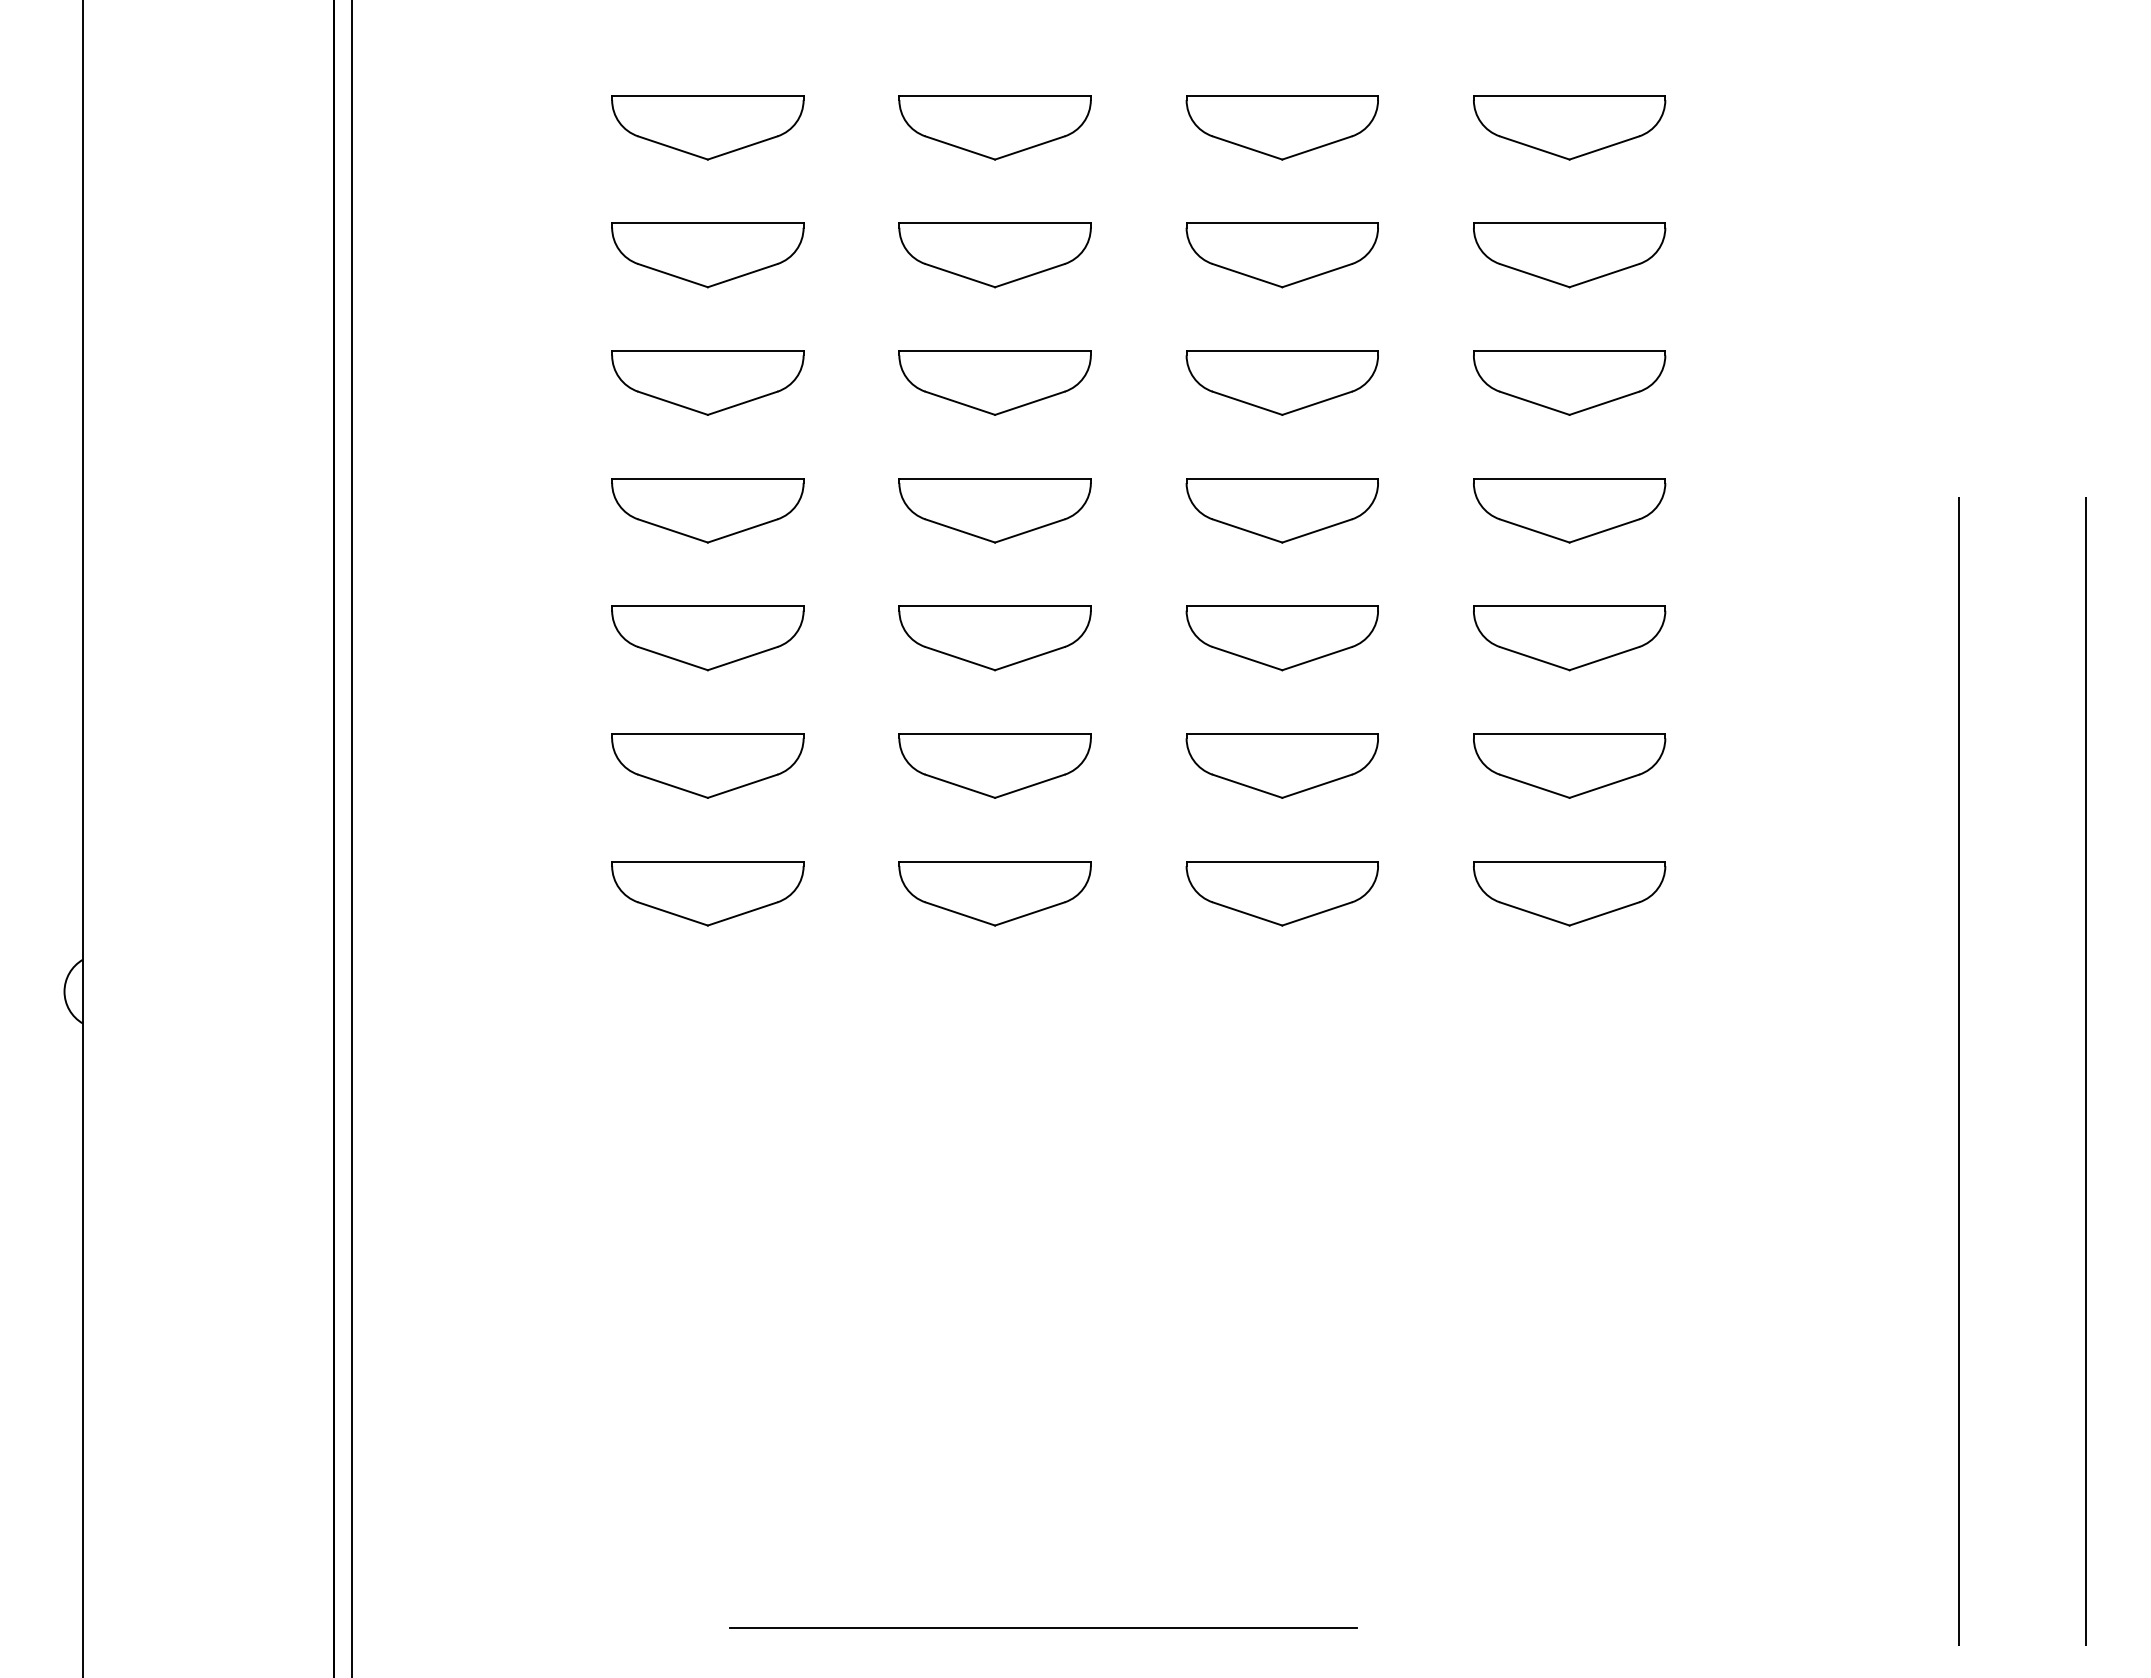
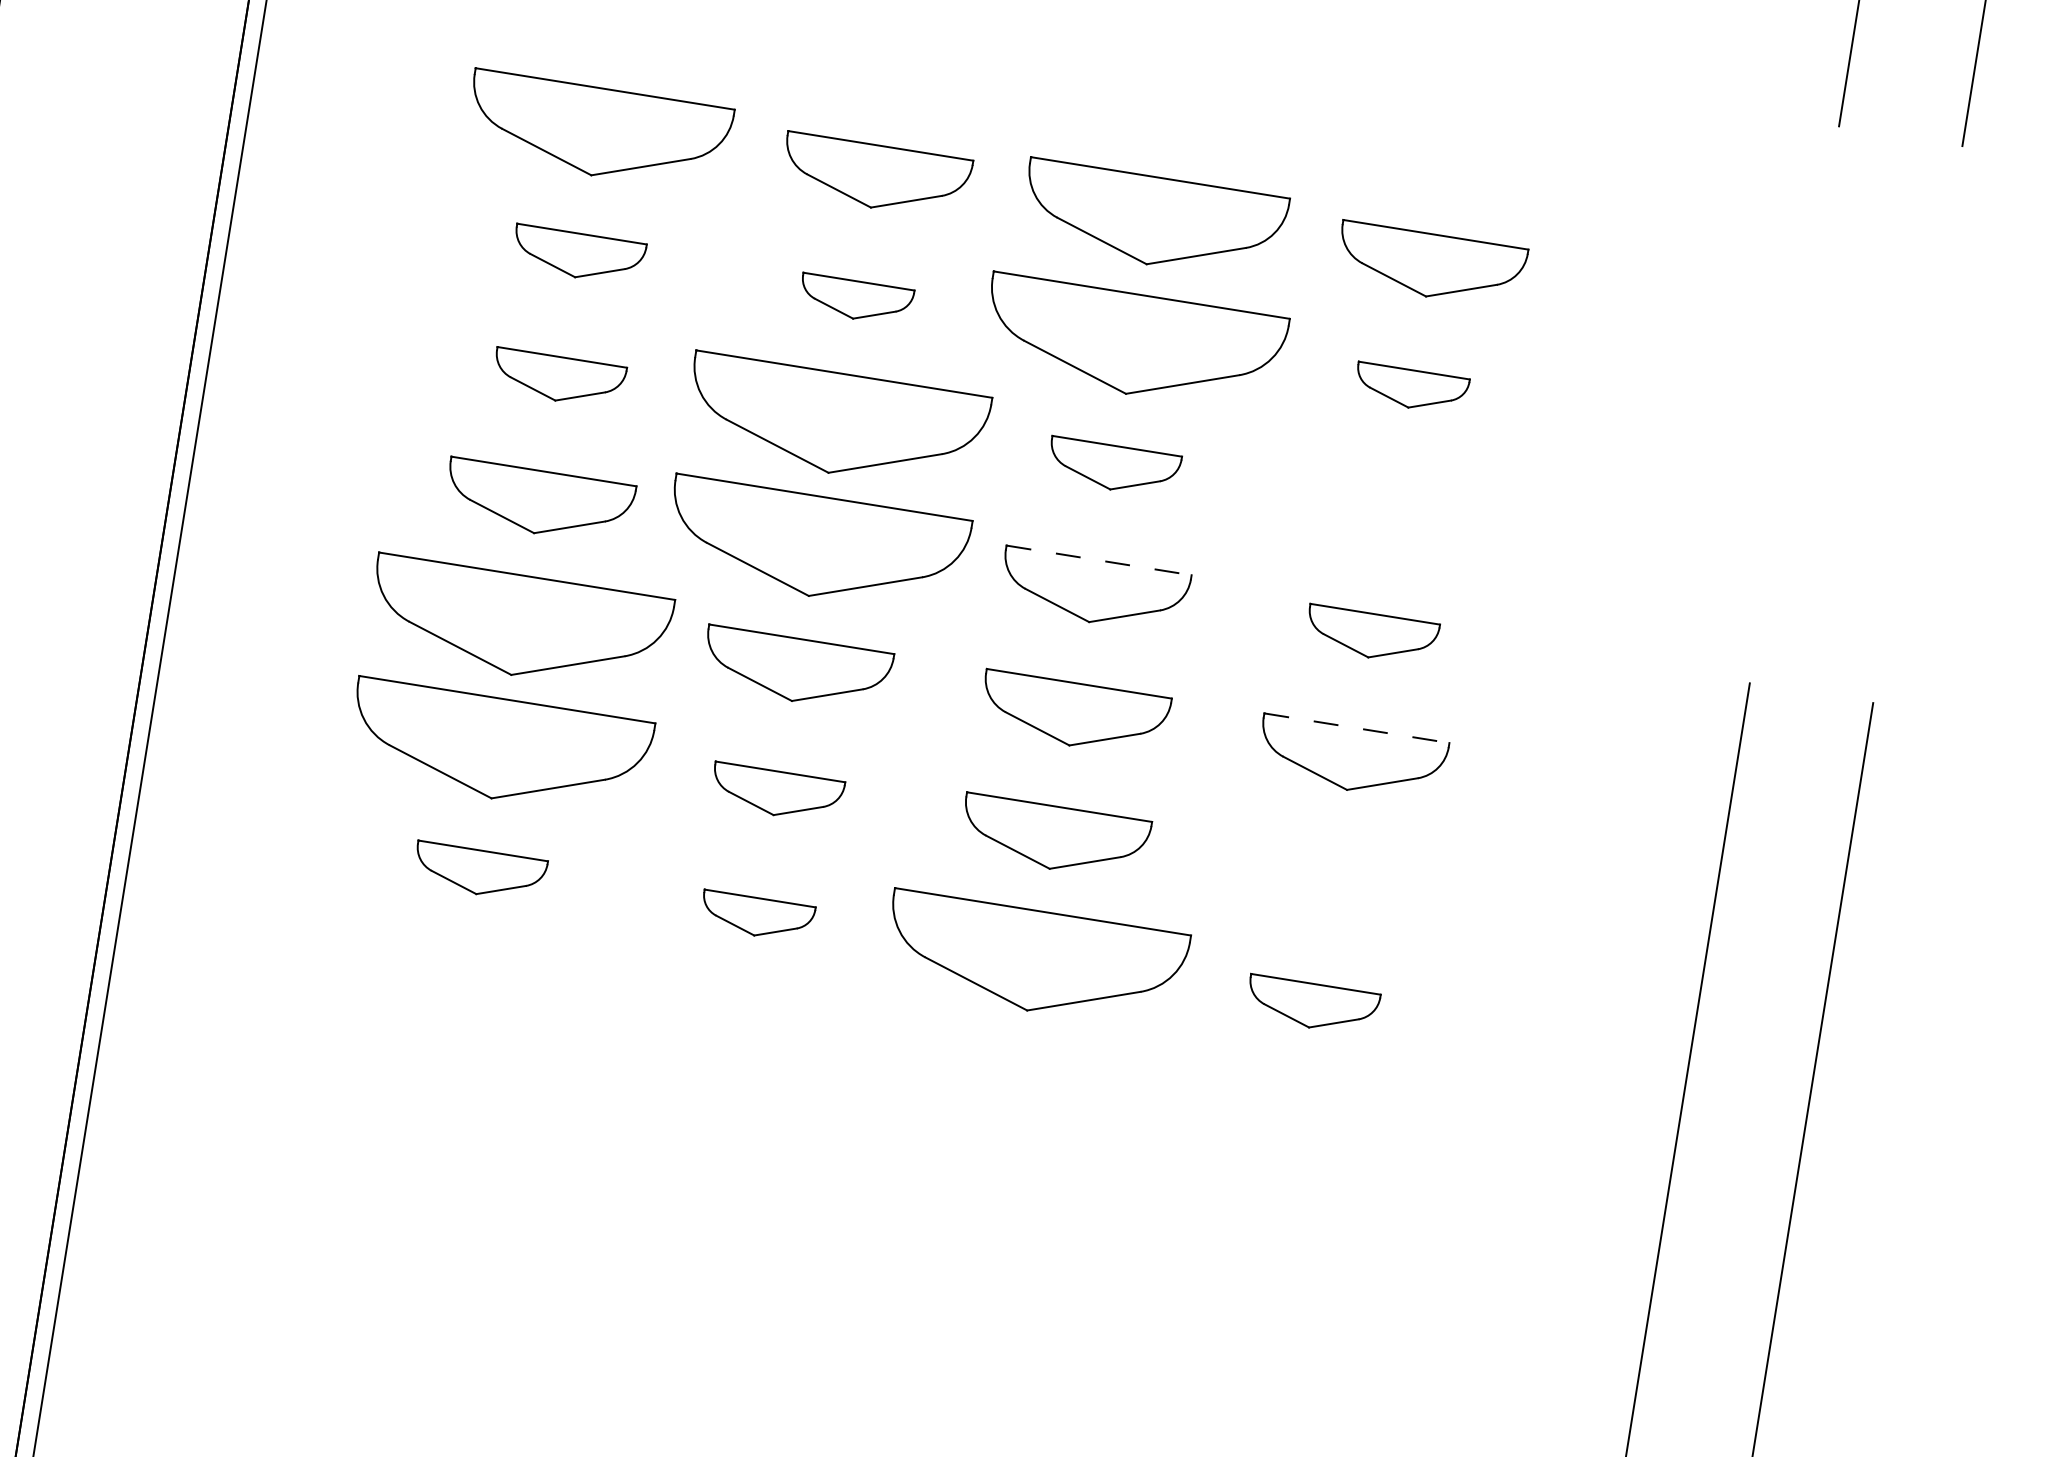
part: (707, 127) -> (598, 132), size x1.4
part: (1281, 127) -> (1152, 220), size x1.4
part: (707, 255) -> (578, 255), size x0.7
part: (994, 255) -> (855, 300), size x0.6
part: (1281, 255) -> (1132, 344), size x1.6
part: (1569, 255) -> (1411, 389), size x0.6
part: (707, 382) -> (558, 378), size x0.7
part: (994, 382) -> (835, 422), size x1.6
part: (1281, 382) -> (1113, 467), size x0.7
part: (1569, 382) -> (1391, 511), removed
line: (1282, 478) -> (1099, 560), solid -> dashed
part: (994, 510) -> (816, 546), size x1.6
part: (1569, 510) -> (1371, 635), size x0.7
line: (1569, 606) -> (1356, 728), solid -> dashed
part: (707, 638) -> (518, 625), size x1.6
part: (707, 765) -> (499, 748), size x1.6
part: (994, 765) -> (776, 792), size x0.7
part: (1569, 765) -> (1332, 881), removed
part: (707, 893) -> (479, 872), size x0.7
part: (994, 893) -> (756, 916), size x0.6
part: (1281, 893) -> (1034, 961), size x1.6
part: (1569, 893) -> (1312, 1005), size x0.7

